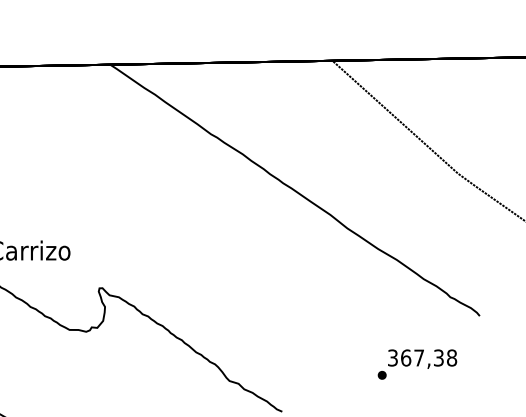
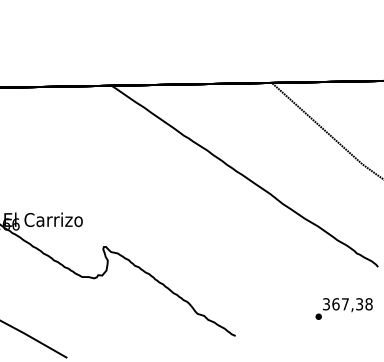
text: (416, 363) -> (343, 308), moved

